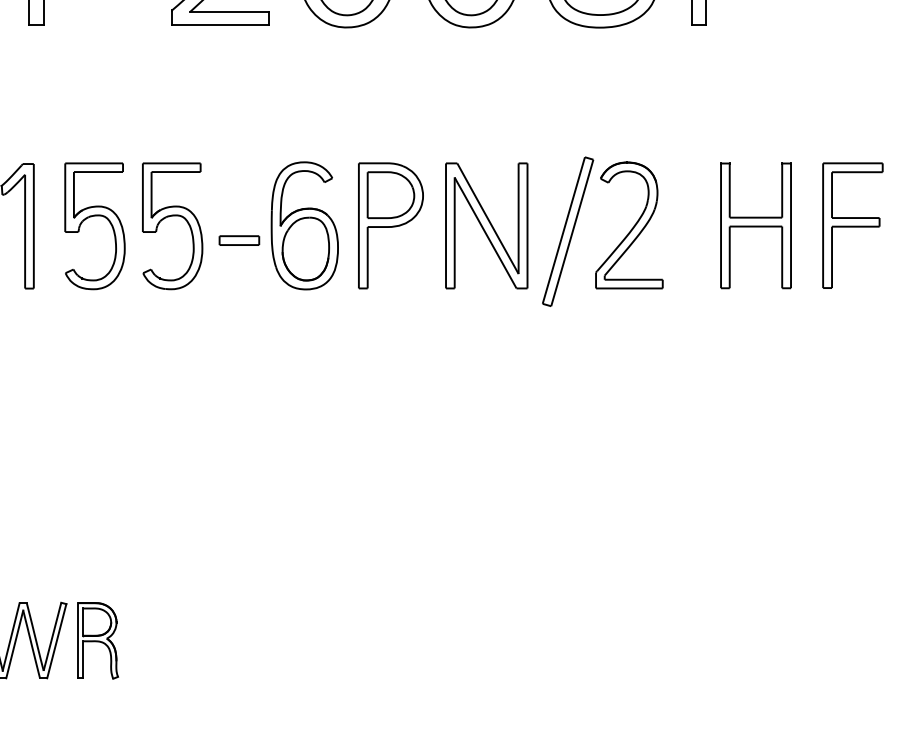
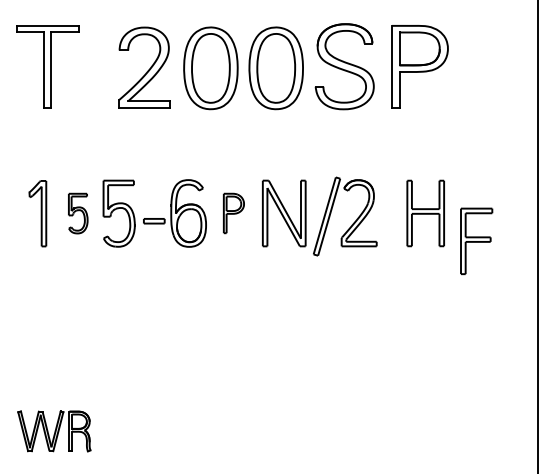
part: (93, 225) -> (77, 213), size x0.6
part: (390, 225) -> (233, 213), size x0.6
part: (852, 225) -> (476, 241), moved

